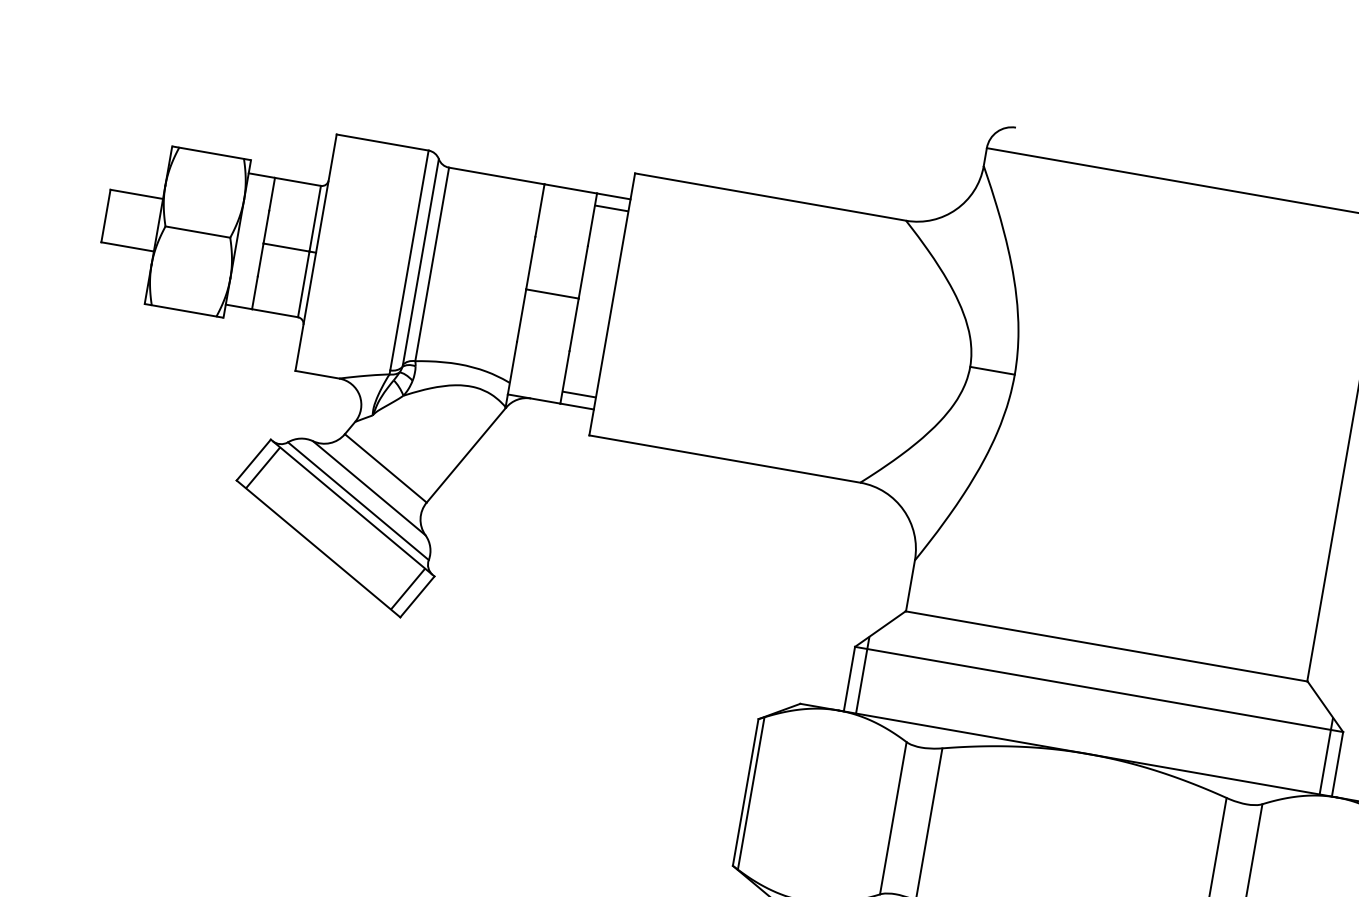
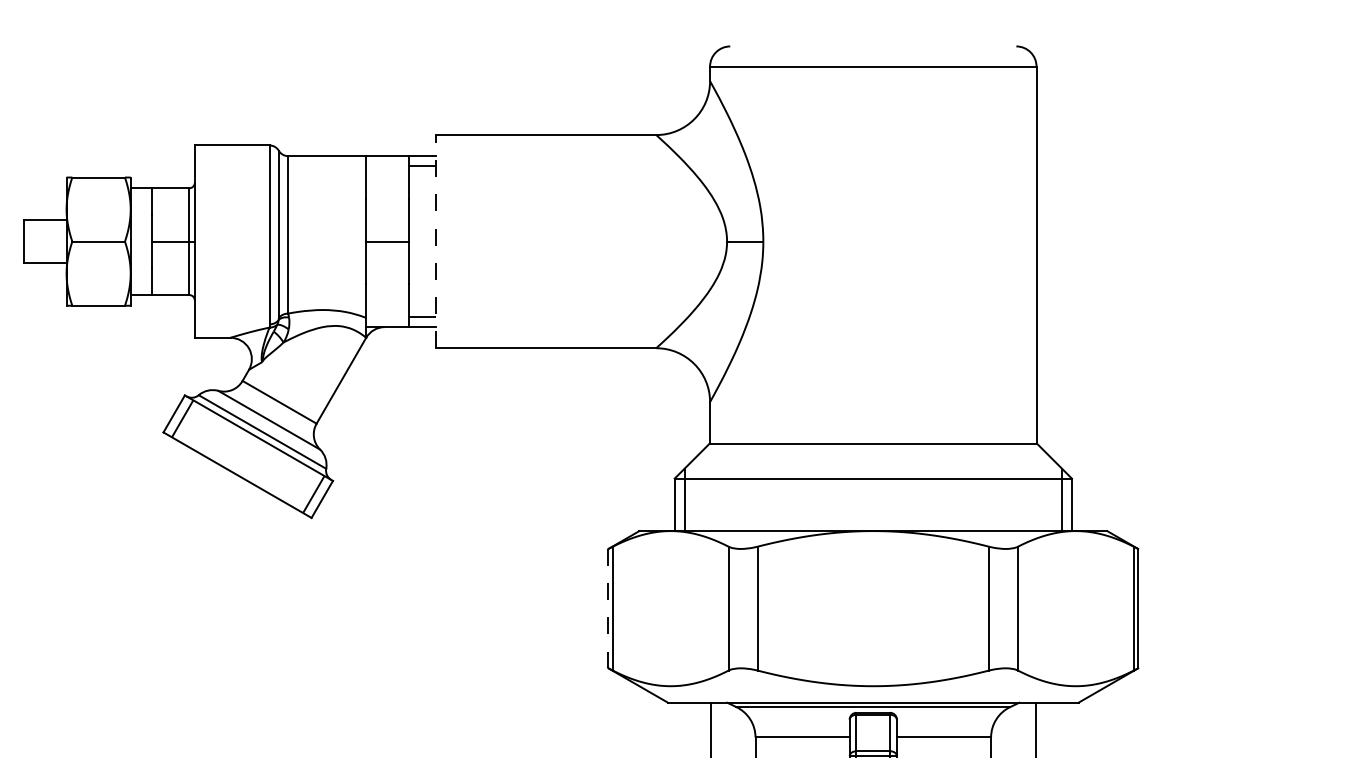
line: (611, 304) -> (435, 241), solid -> dashed
line: (745, 792) -> (608, 608), solid -> dashed

